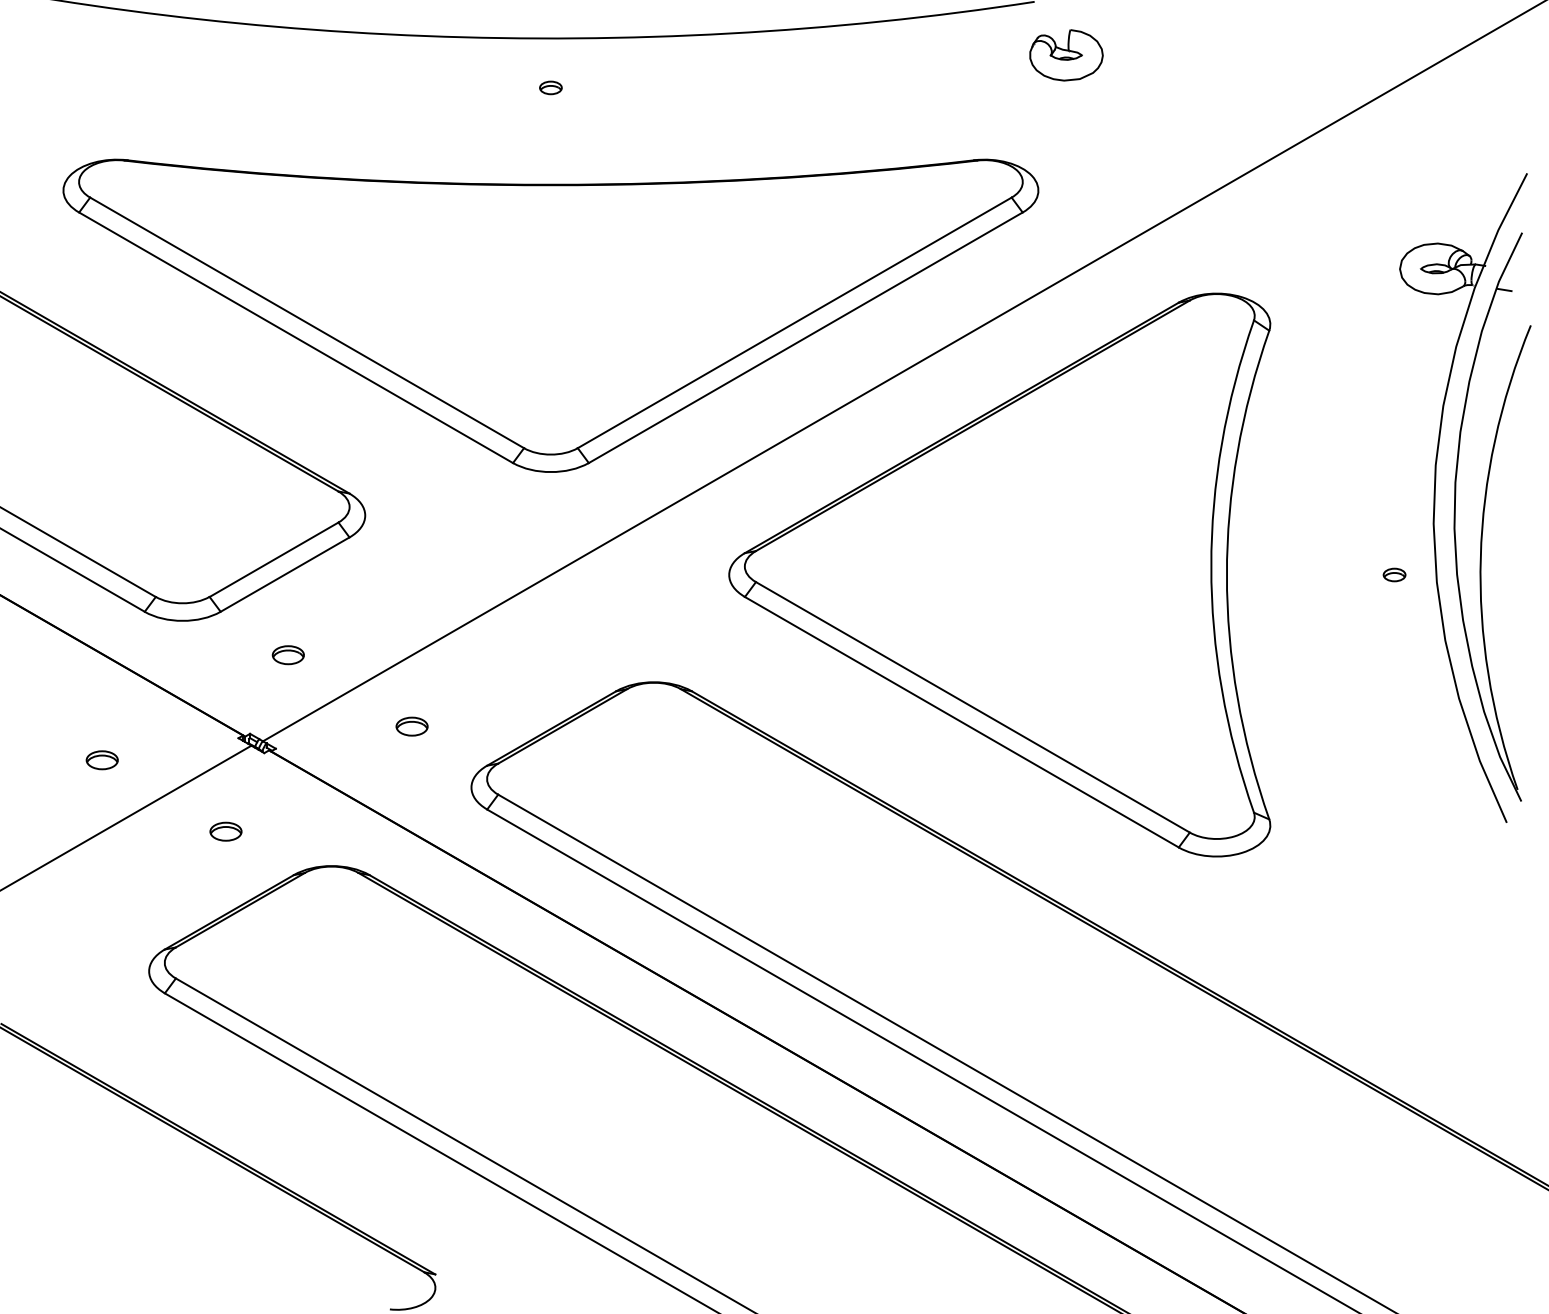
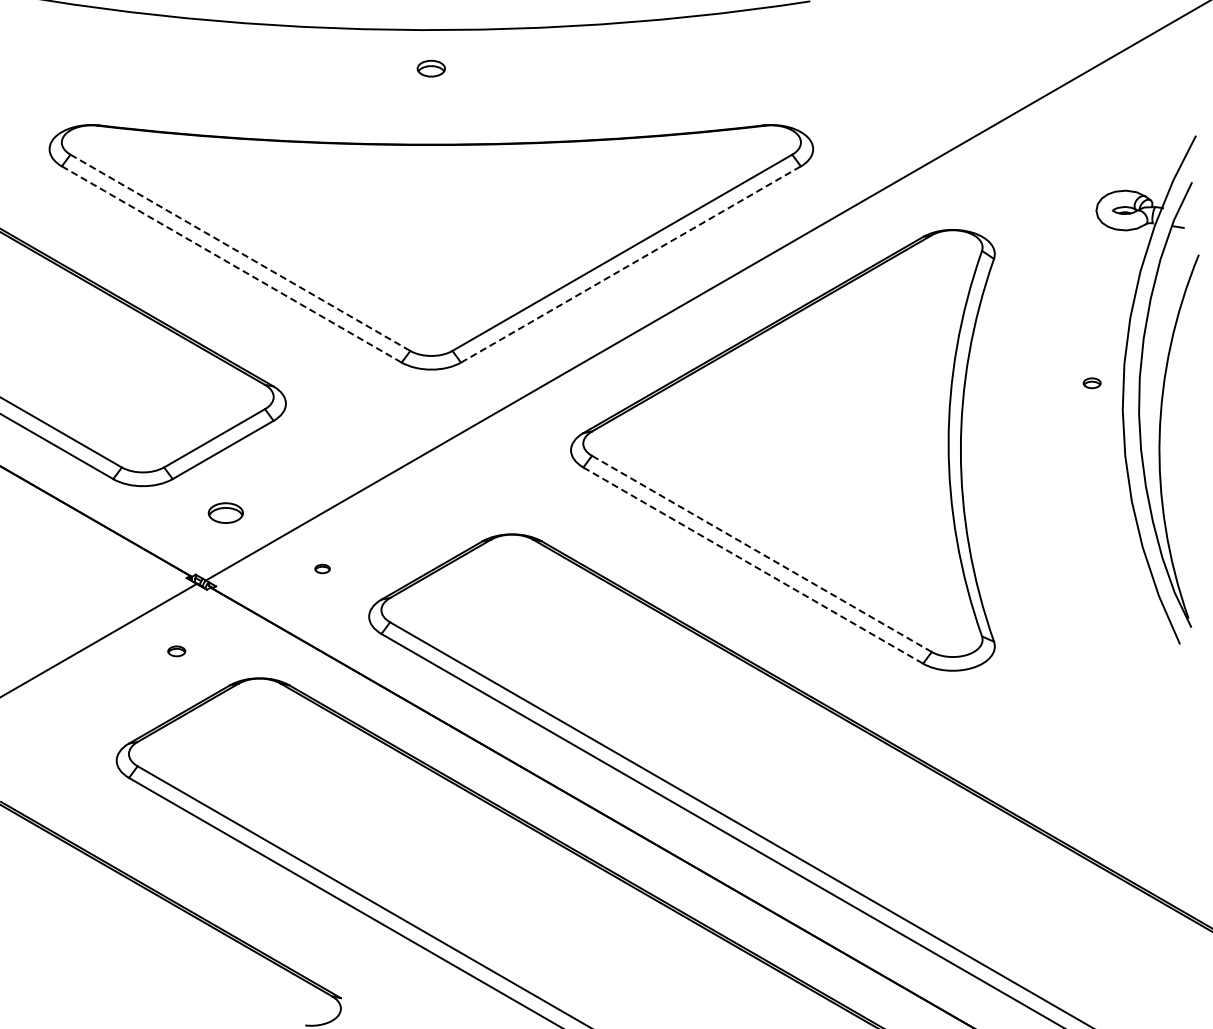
part: (1066, 54) -> (835, 42), removed
part: (551, 87) -> (431, 68), size x1.6
line: (307, 323) -> (240, 253), solid -> dashed
line: (296, 337) -> (232, 264), solid -> dashed
line: (806, 337) -> (631, 264), solid -> dashed
part: (1393, 575) -> (1091, 383), moved
part: (288, 654) -> (225, 512), size x1.4
line: (972, 706) -> (761, 553), solid -> dashed
line: (962, 722) -> (753, 565), solid -> dashed
part: (411, 725) -> (322, 568), size x0.6
part: (101, 760) -> (79, 595), removed
part: (225, 831) -> (176, 651), size x0.7

